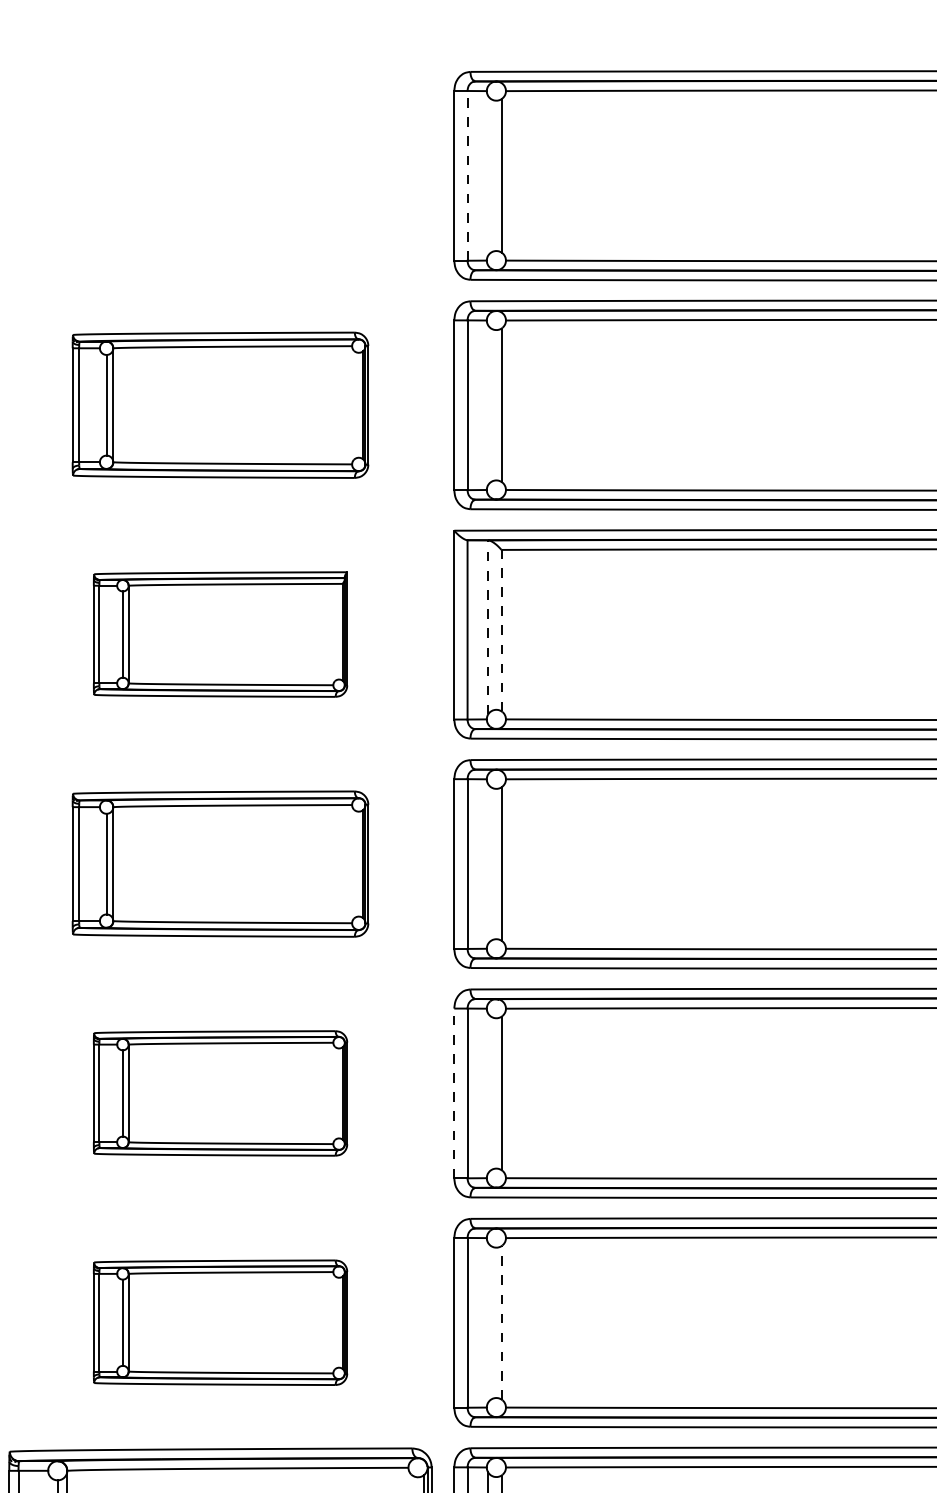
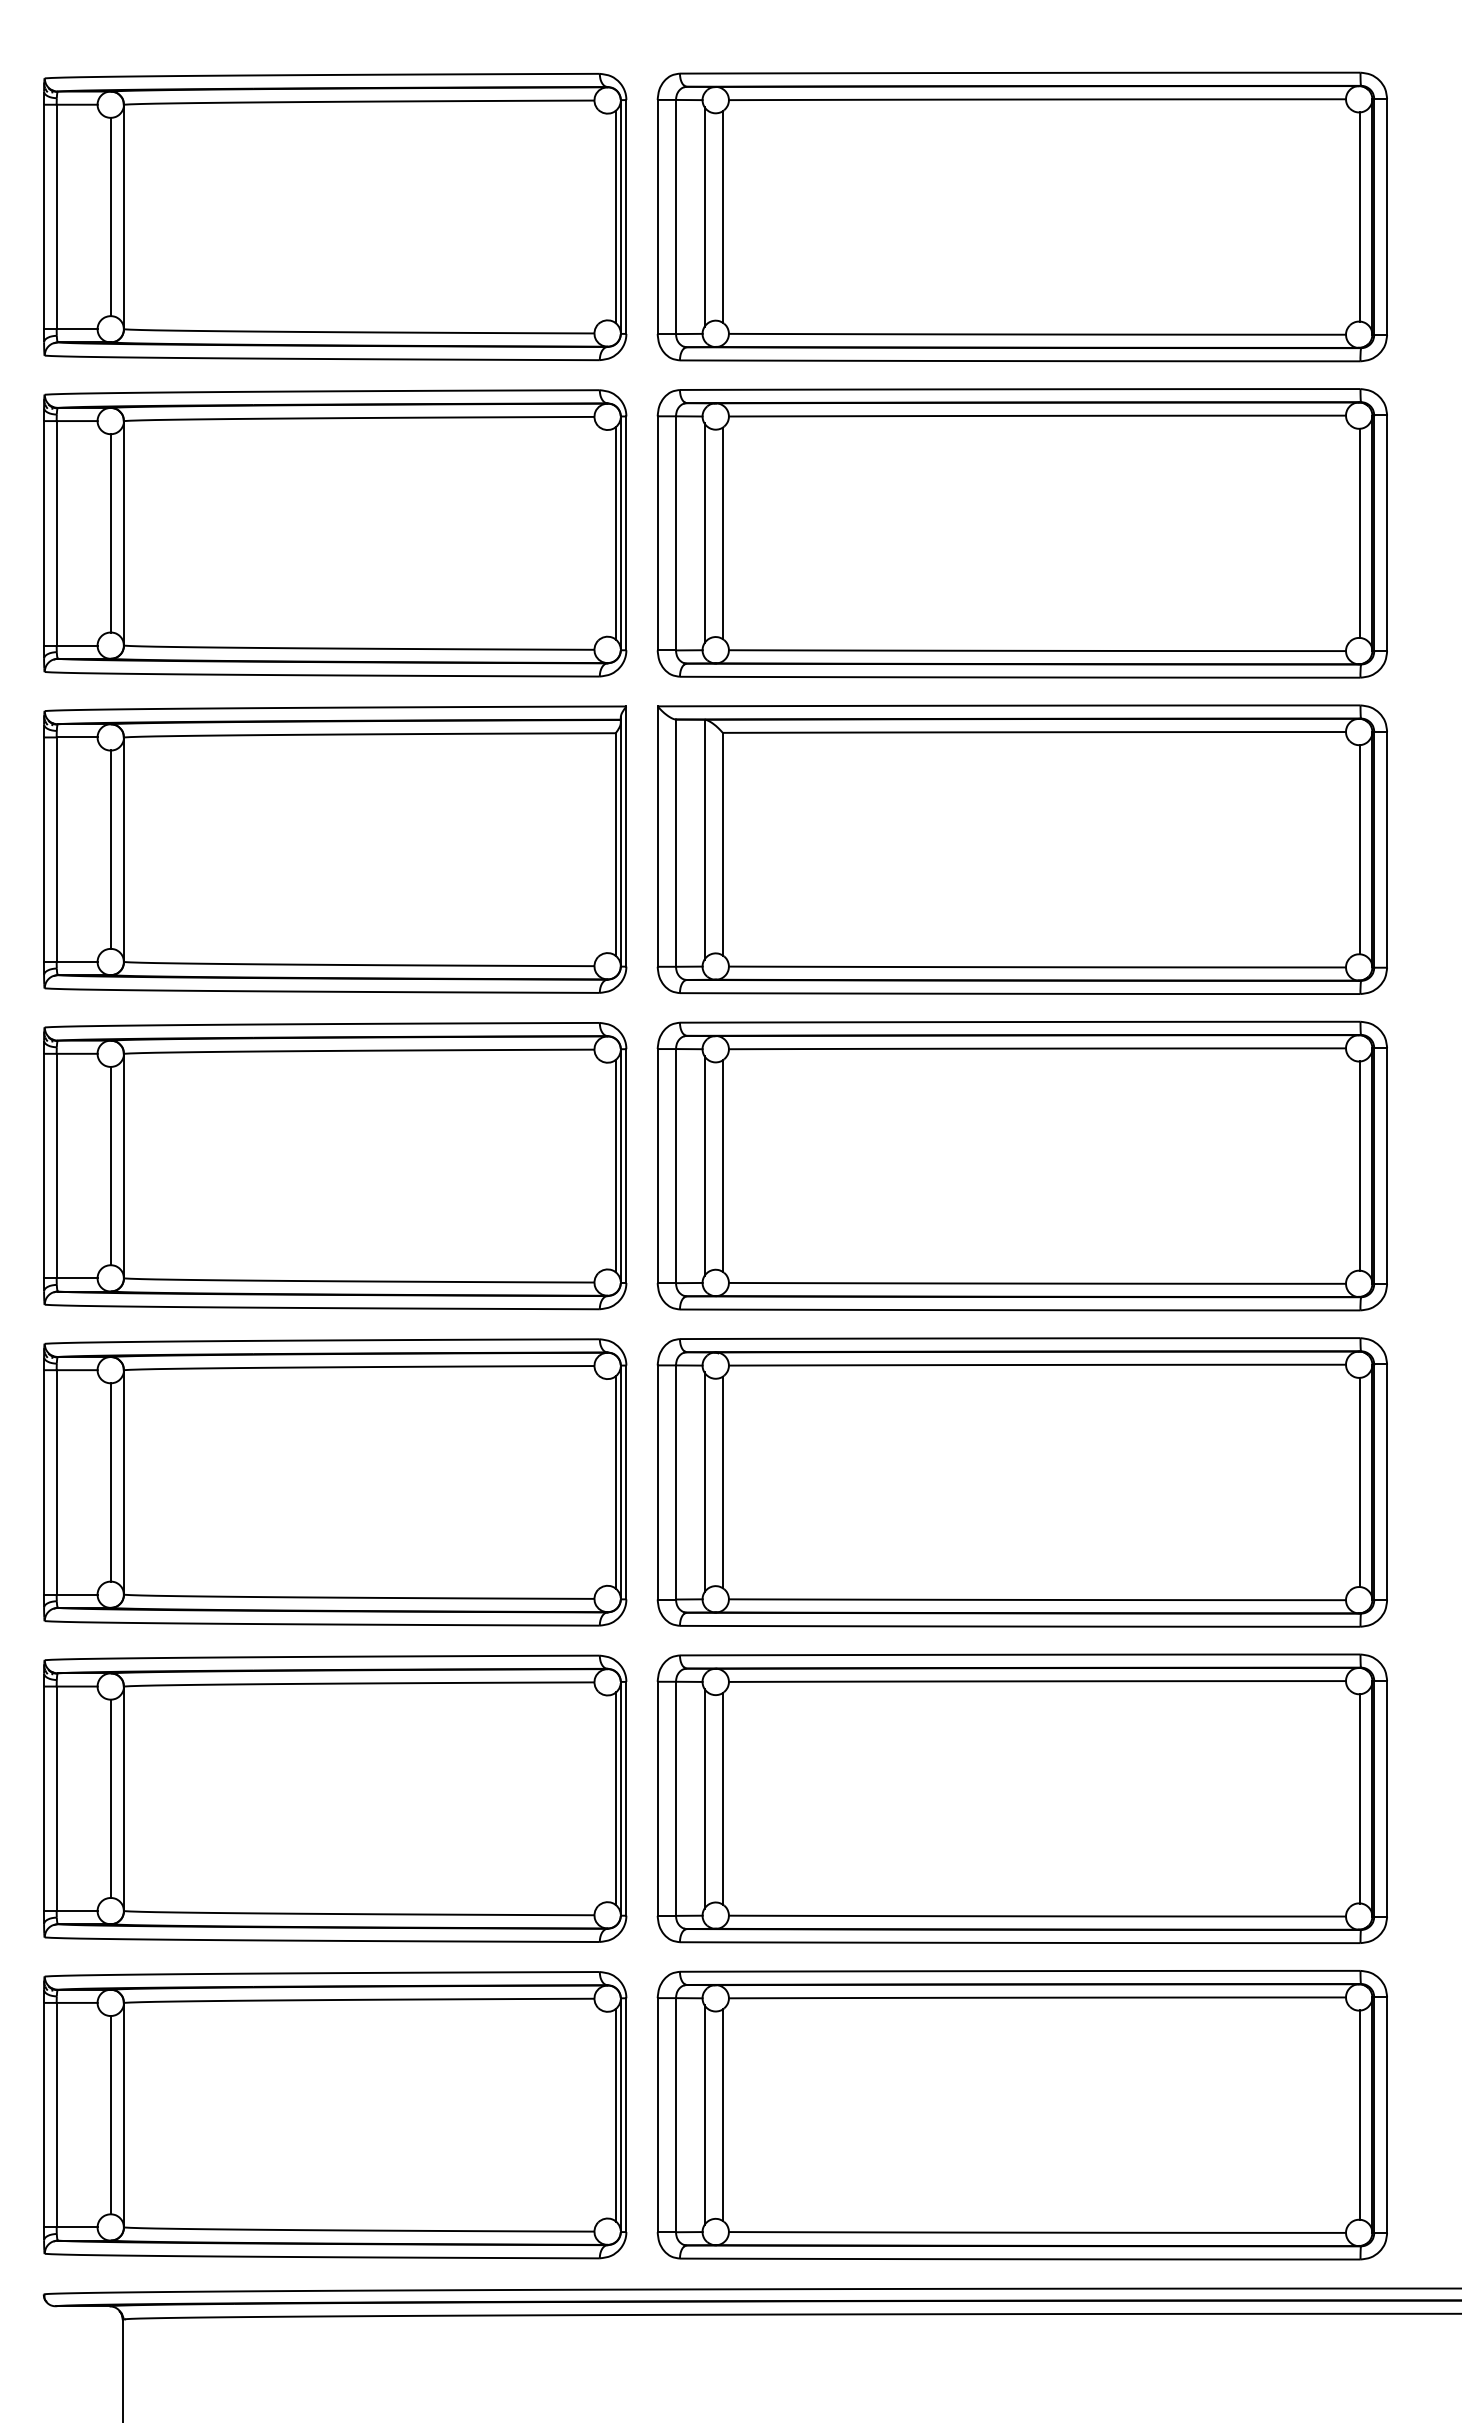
line: (467, 175) -> (676, 216), dashed -> solid
line: (488, 175) -> (704, 216), added
part: (220, 176) -> (335, 217), added
part: (220, 405) -> (335, 533), size x1.43
line: (488, 405) -> (704, 533), added
line: (488, 627) -> (704, 839), dashed -> solid
line: (501, 630) -> (722, 843), dashed -> solid
part: (220, 634) -> (335, 849), size x1.67
line: (488, 863) -> (704, 1165), added
part: (220, 864) -> (335, 1166), size x1.43
line: (454, 1092) -> (657, 1481), dashed -> solid
part: (220, 1093) -> (335, 1482), size x1.67
line: (488, 1093) -> (704, 1482), added
part: (220, 1322) -> (335, 1798), size x1.67
line: (488, 1322) -> (704, 1798), added
line: (501, 1322) -> (722, 1798), dashed -> solid

